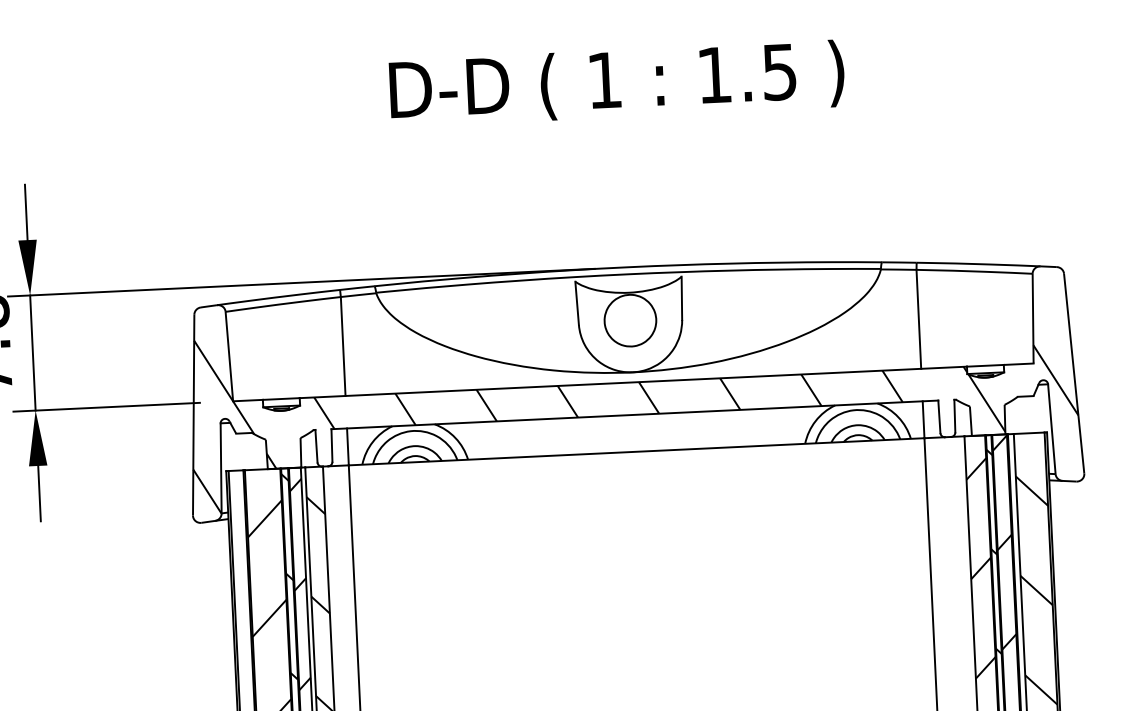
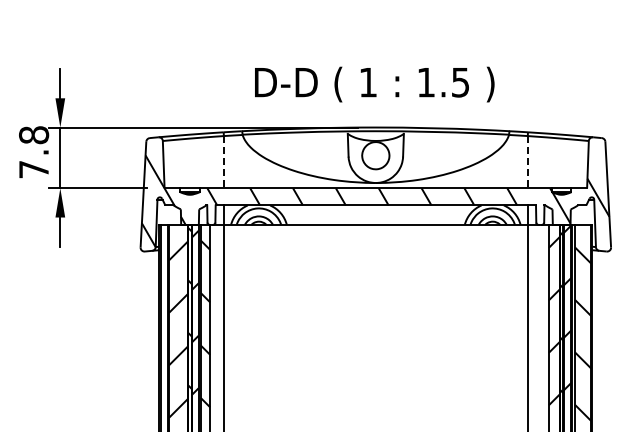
text: (616, 83) -> (374, 84), moved
line: (918, 319) -> (527, 162), solid -> dashed
line: (342, 347) -> (223, 162), solid -> dashed

